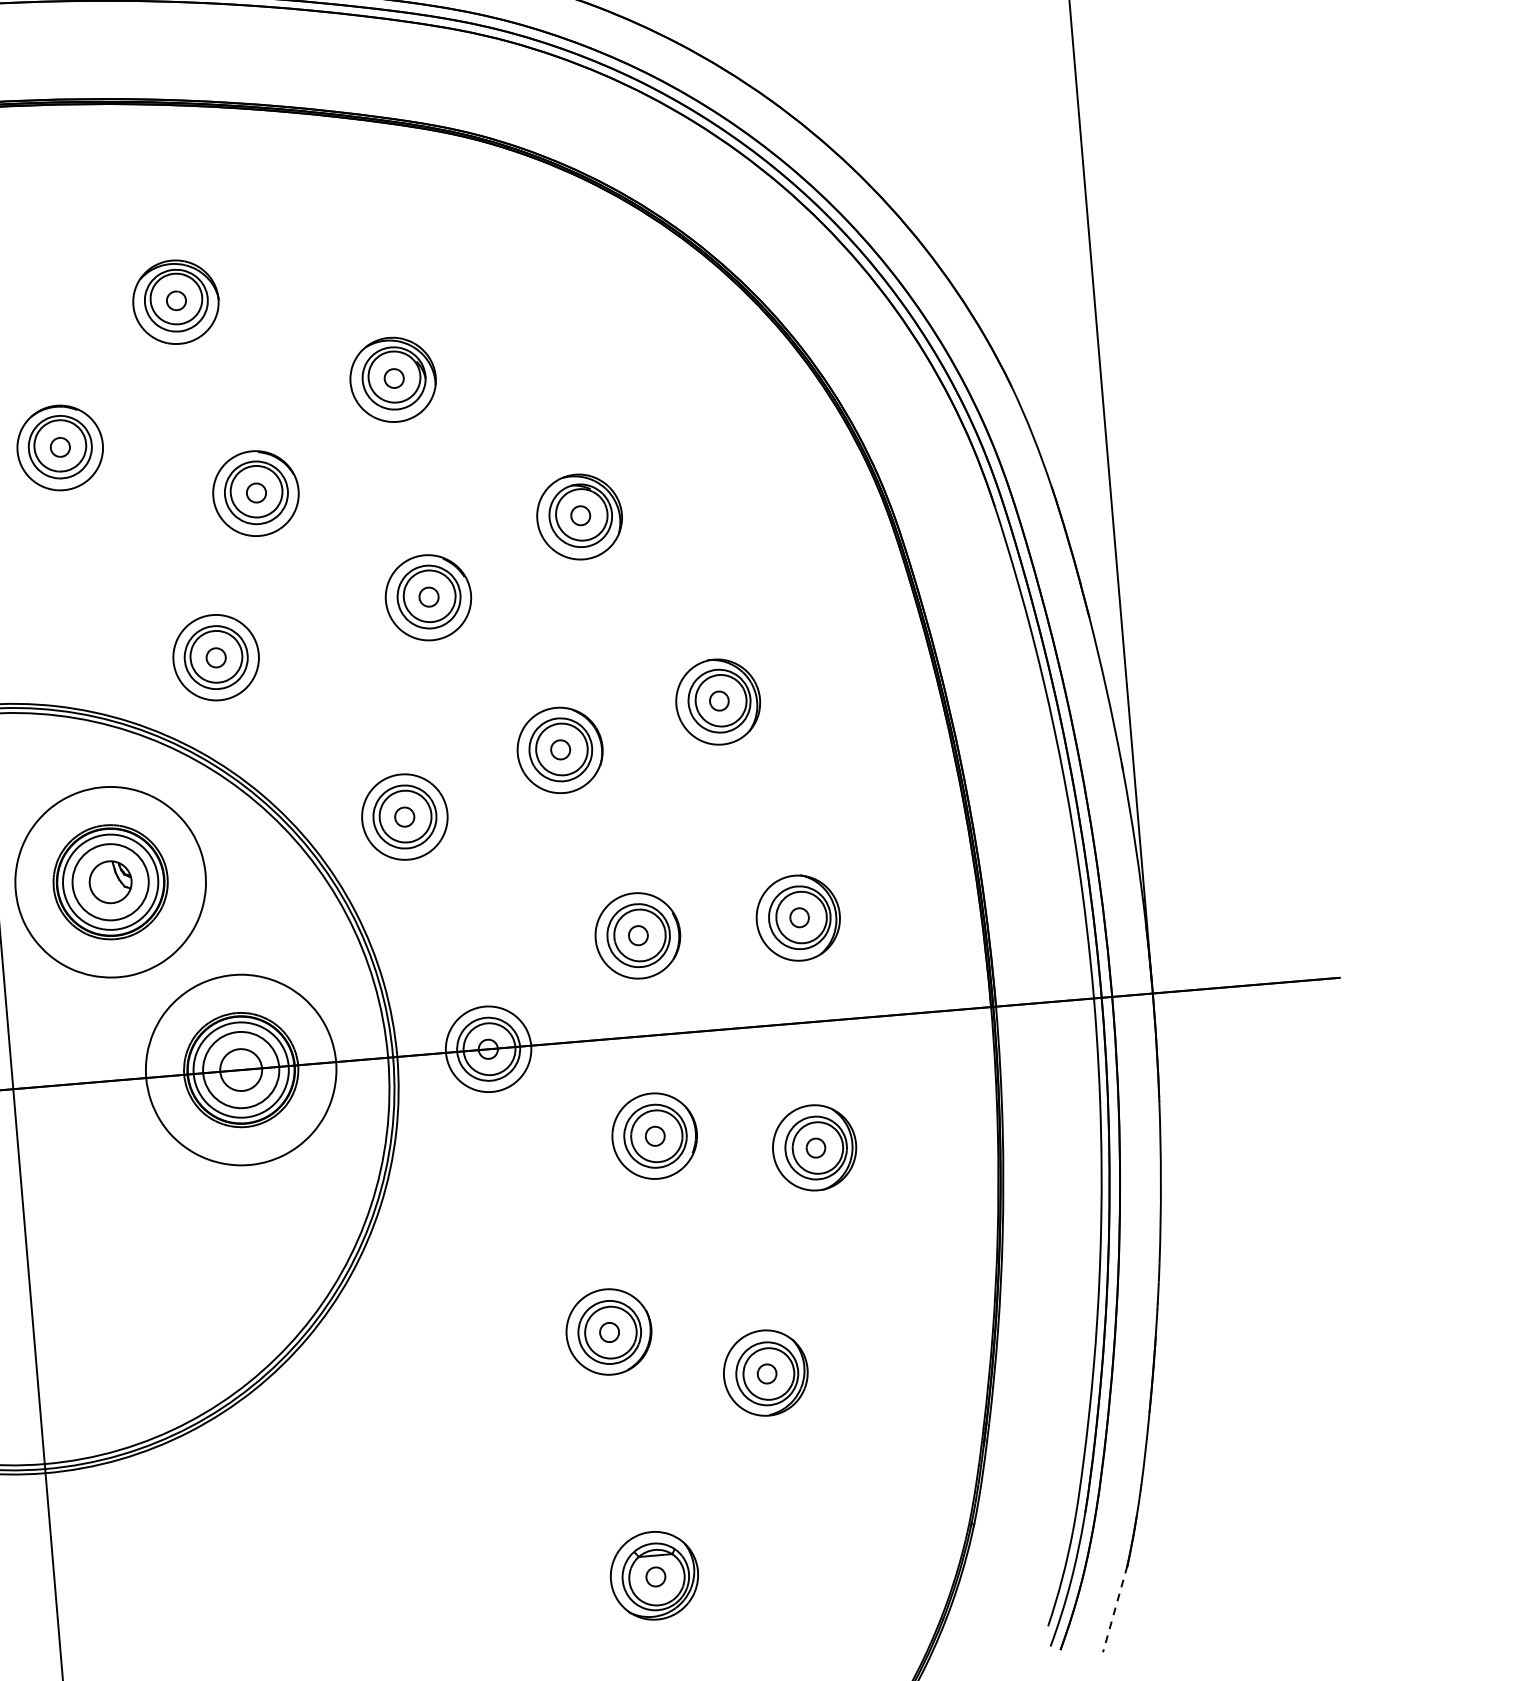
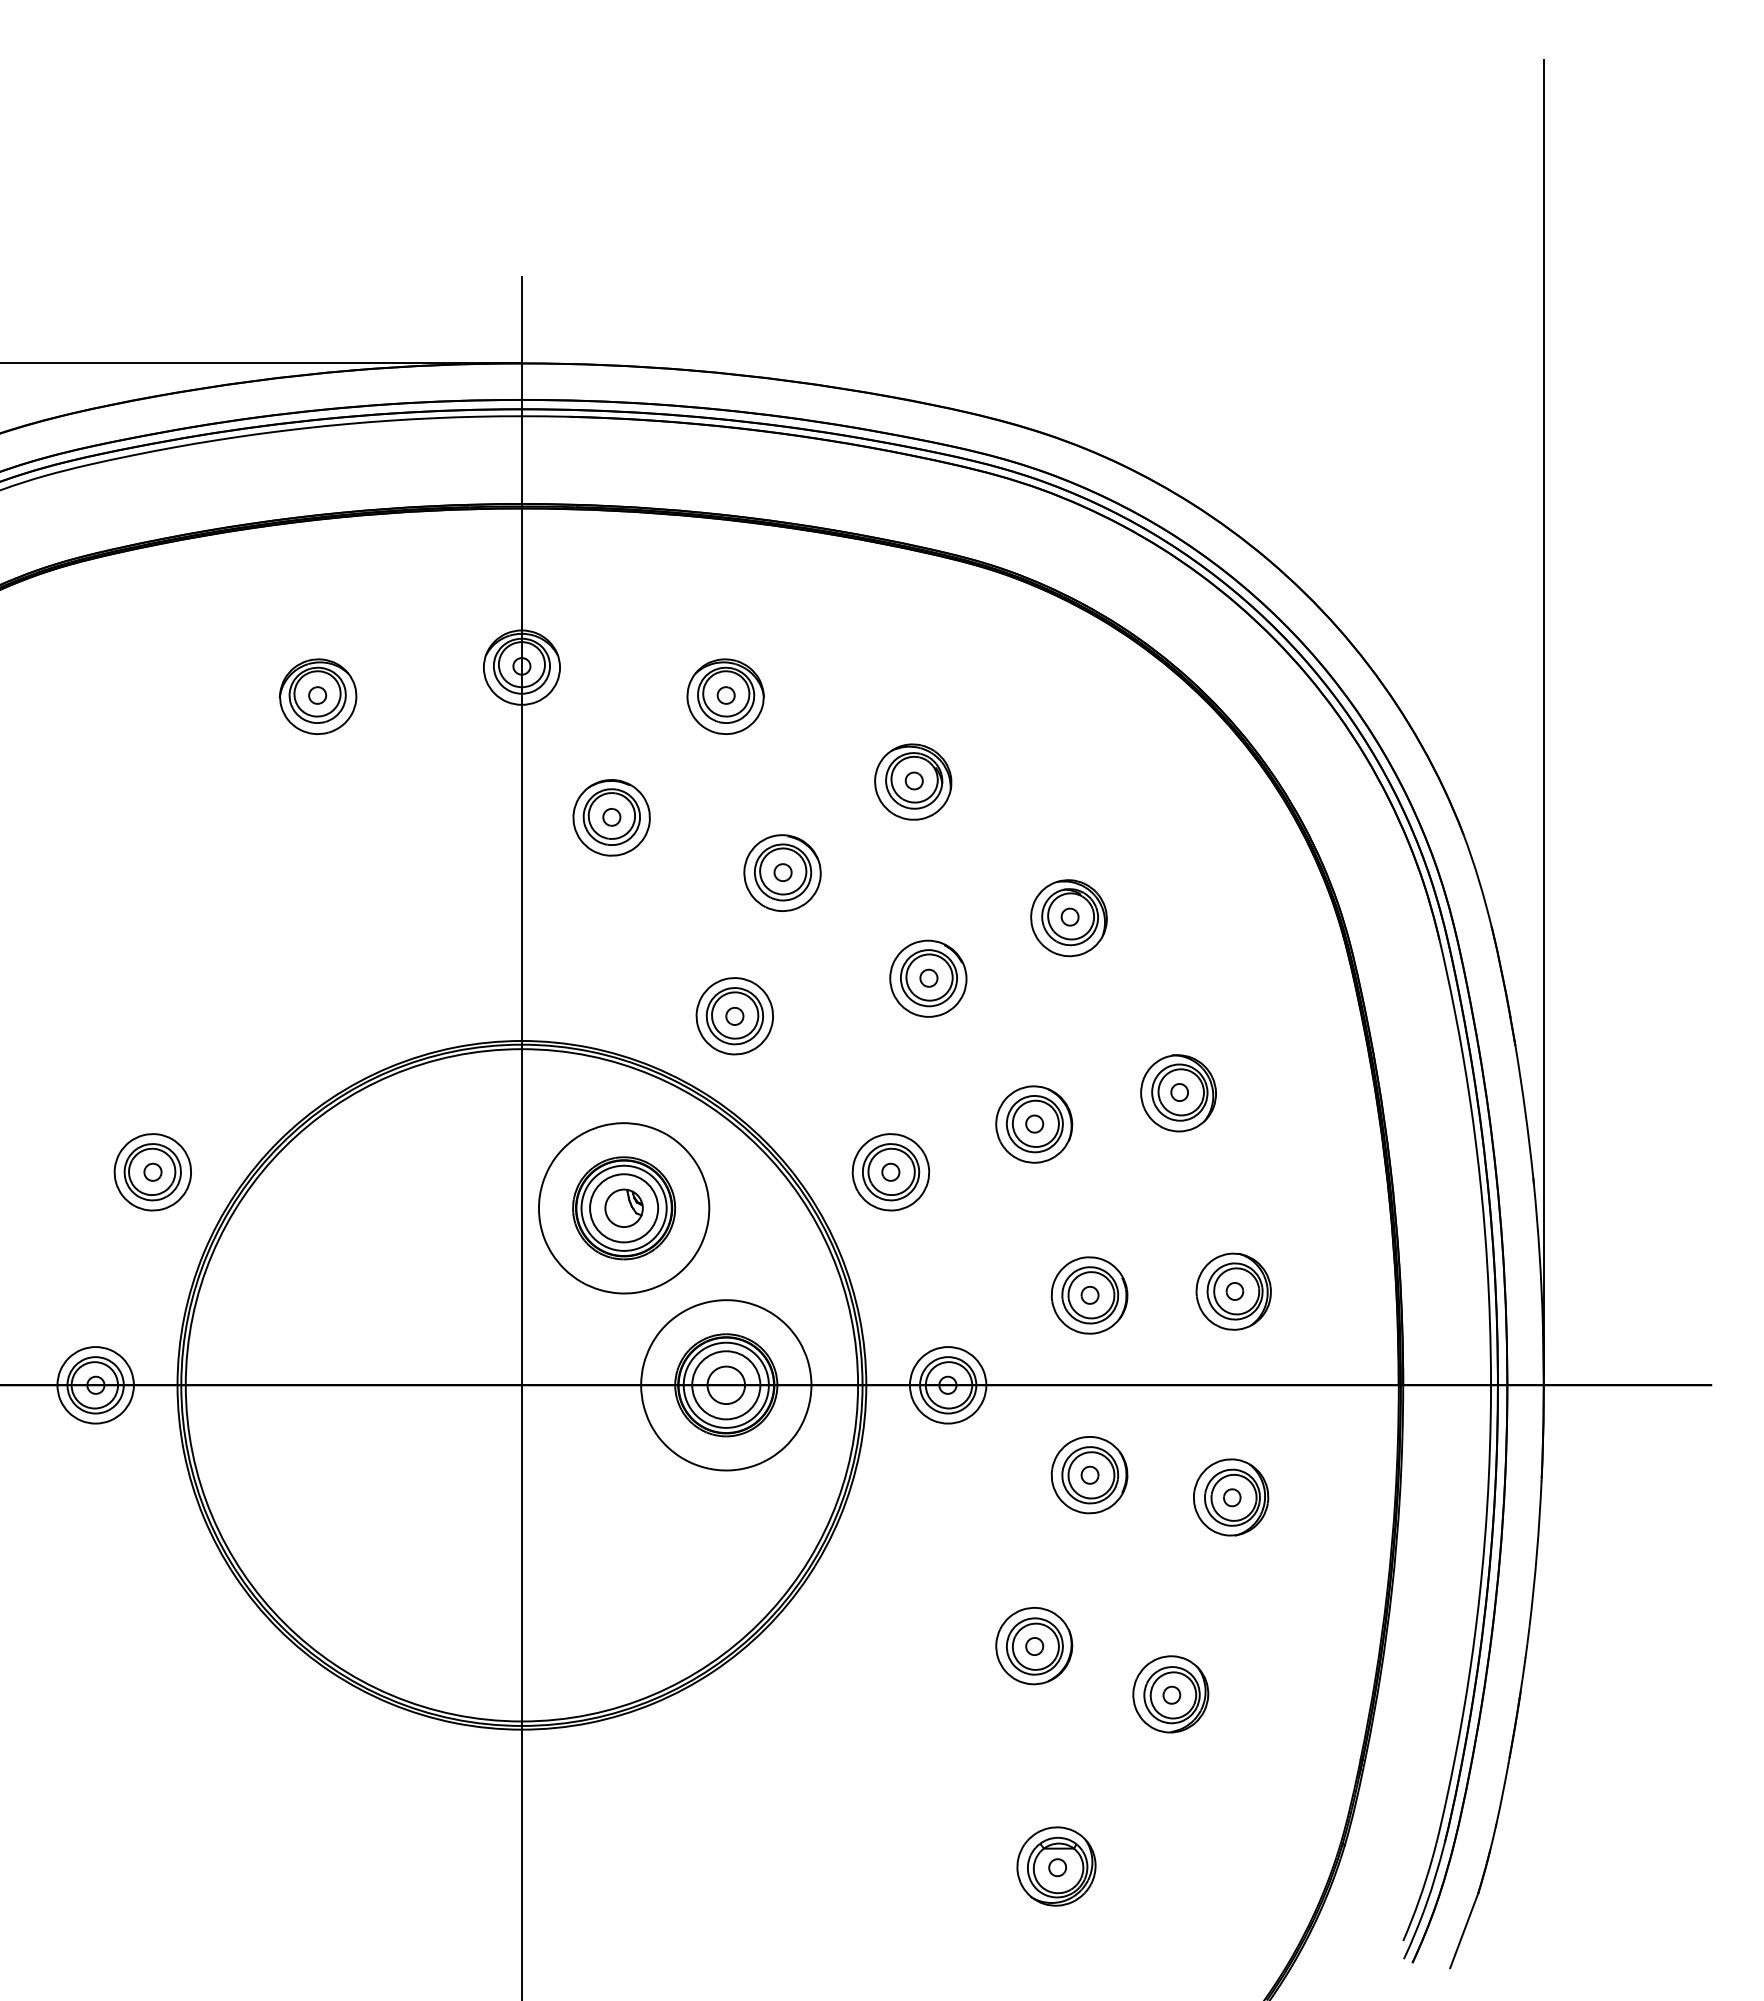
line: (1115, 1610) -> (1464, 1931), dashed -> solid

